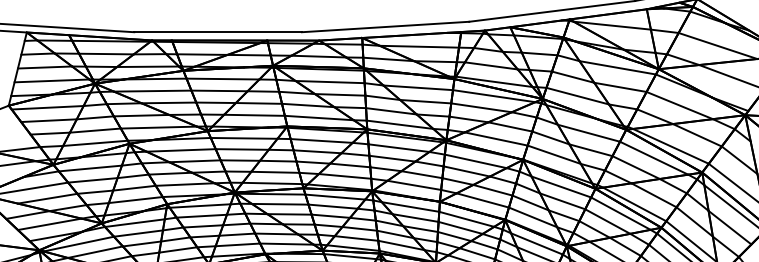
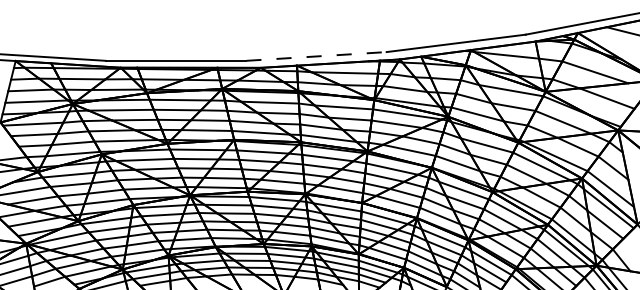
line: (386, 27) -> (317, 56), solid -> dashed

